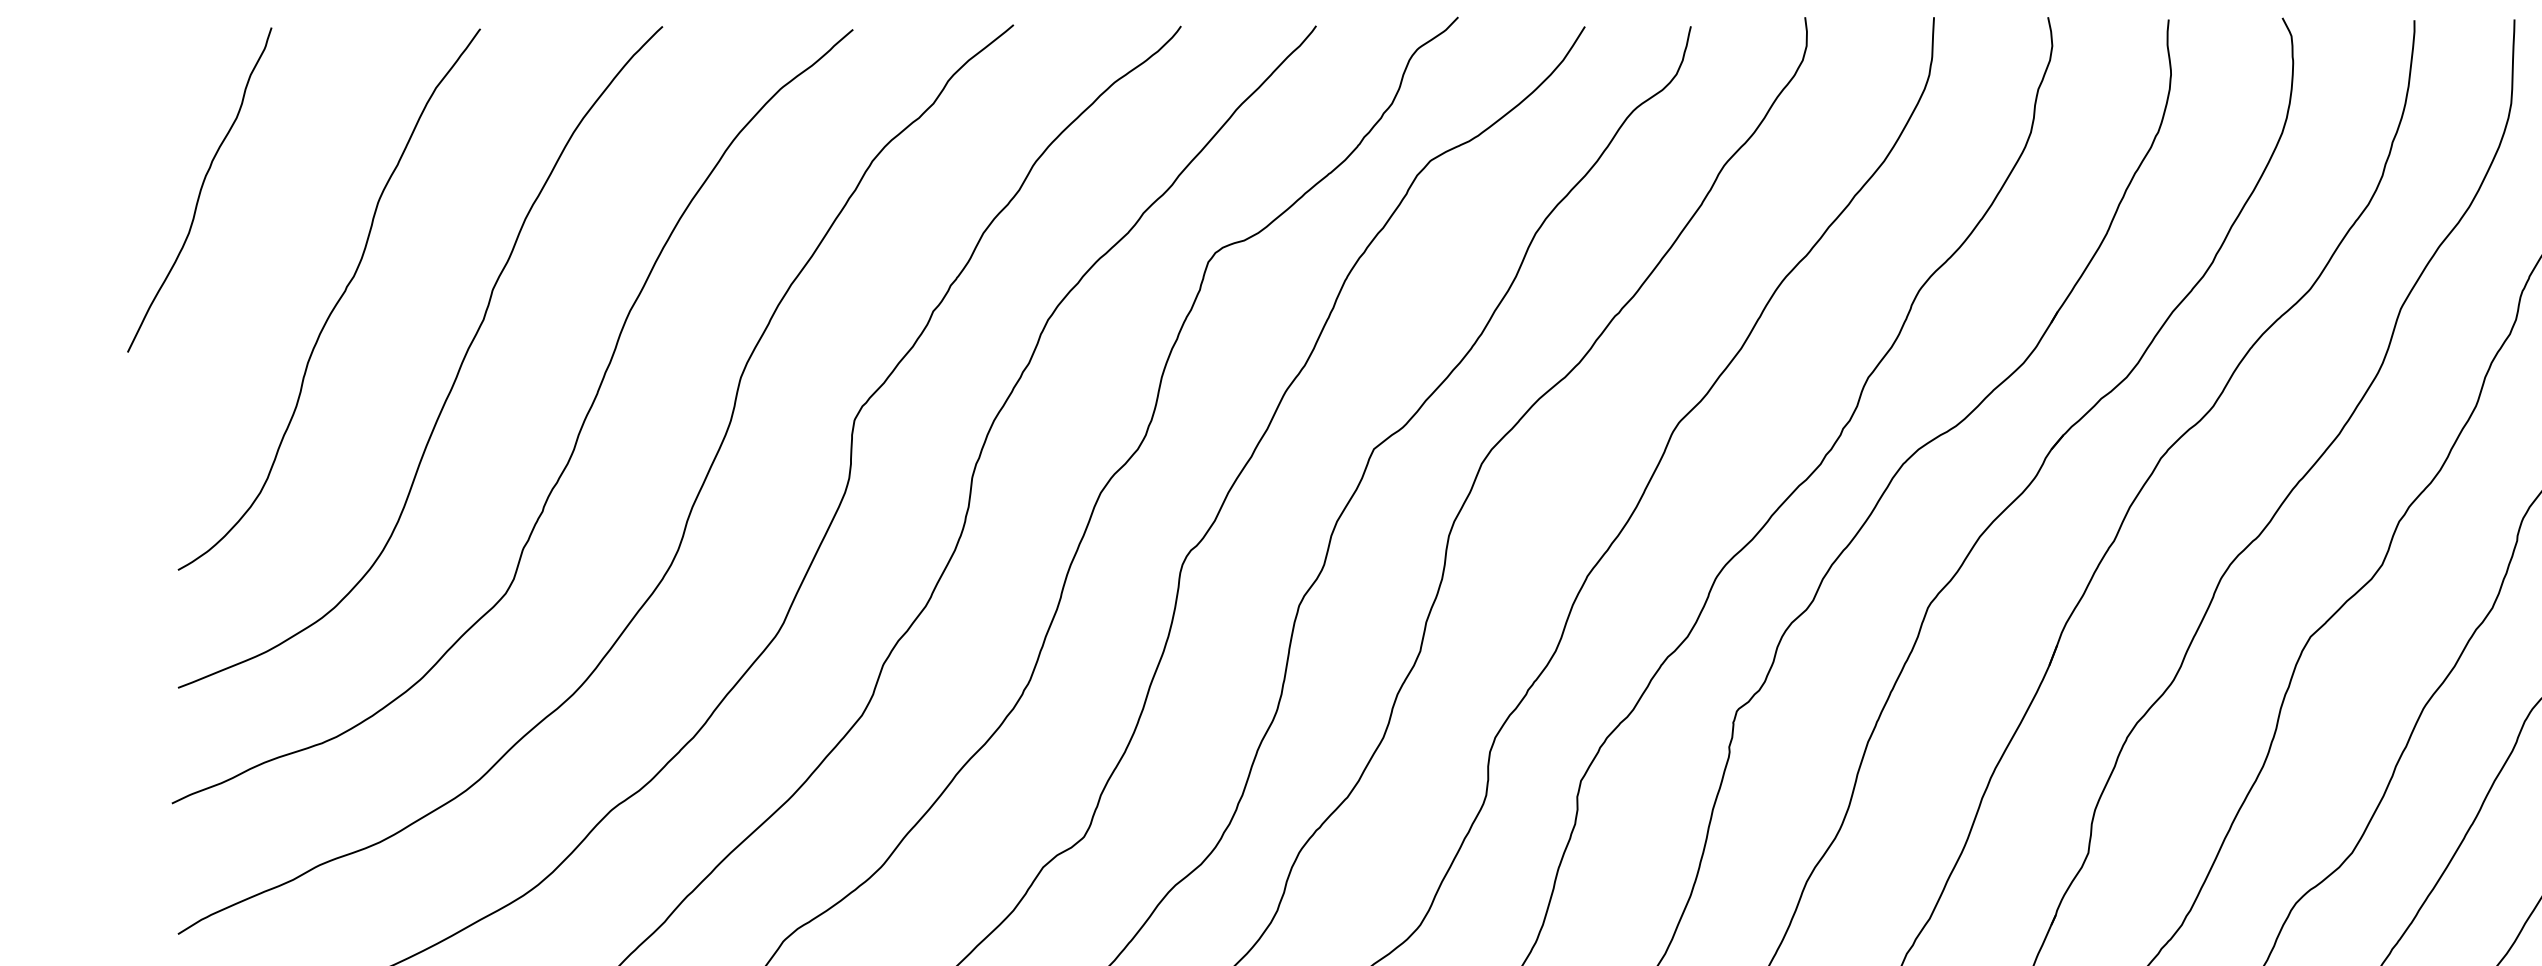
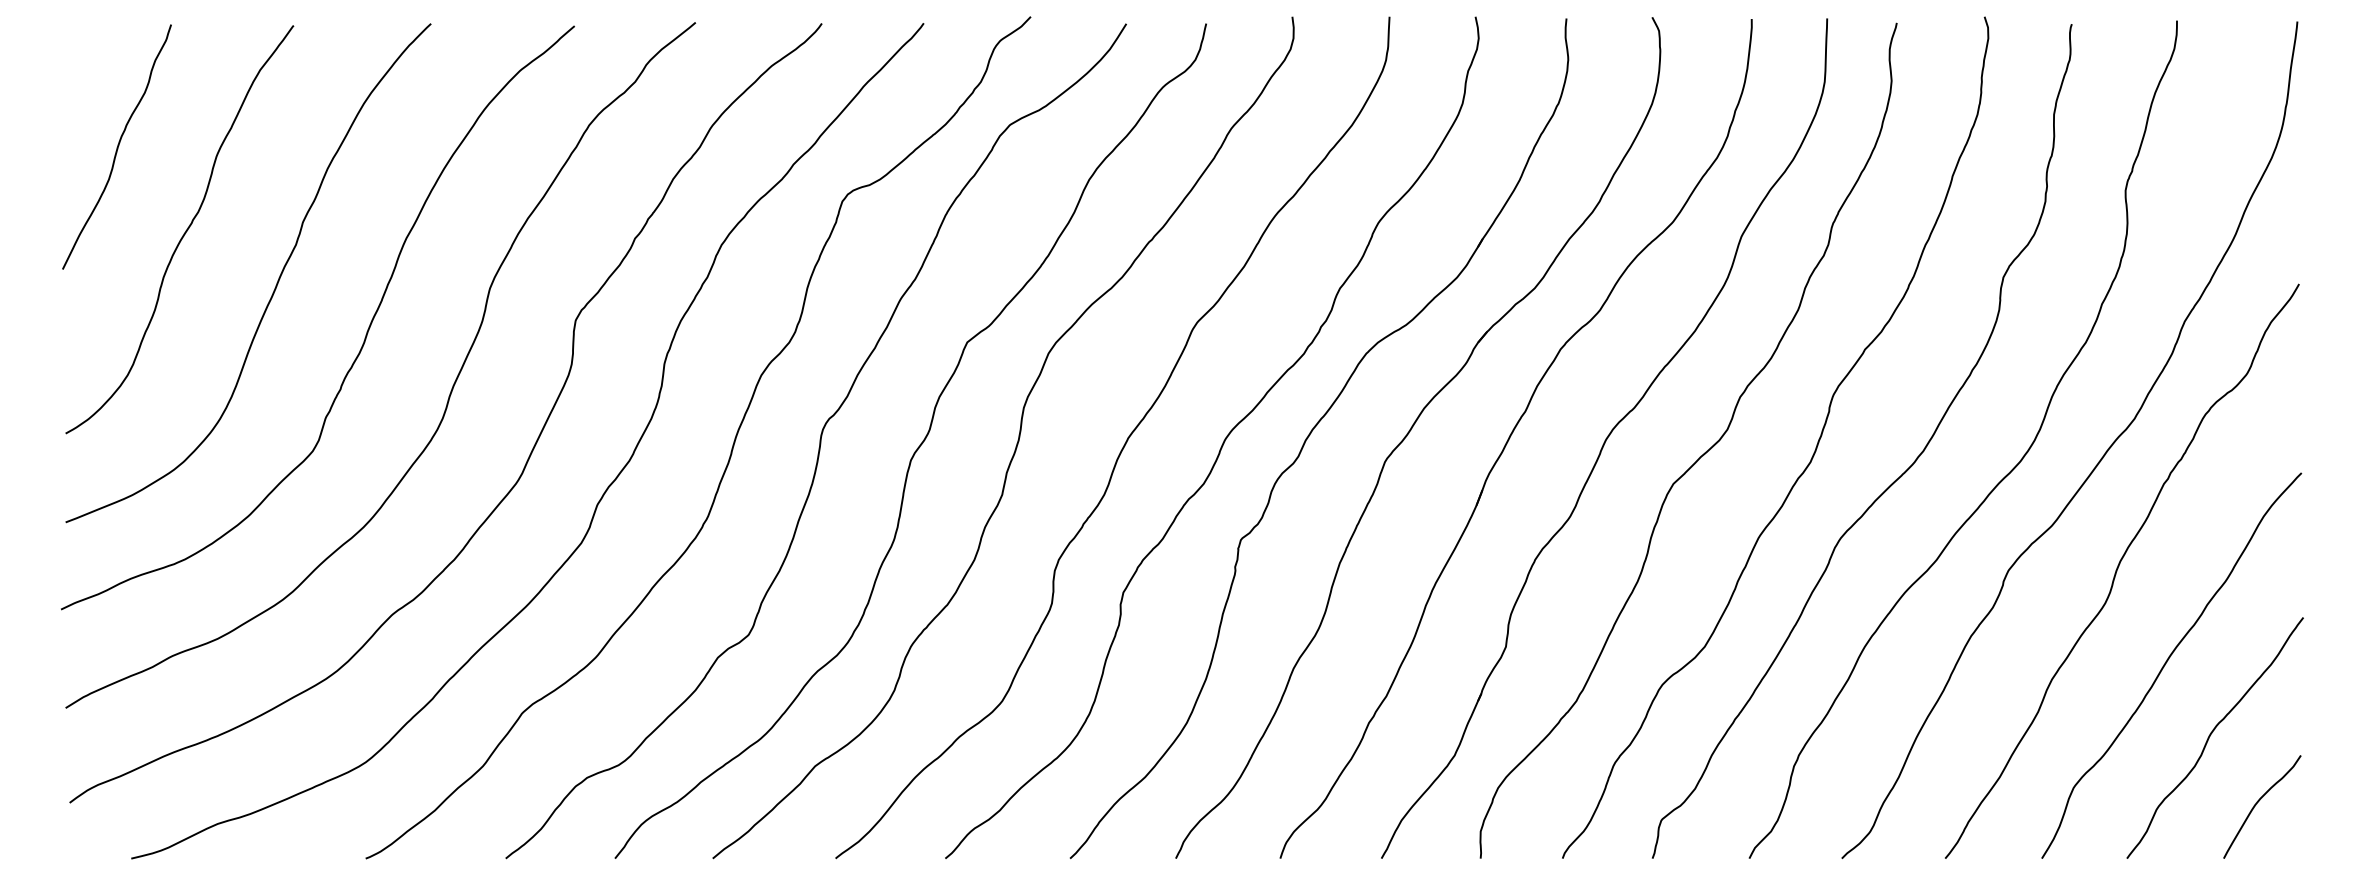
curve: (200, 189) -> (117, 146), moved

